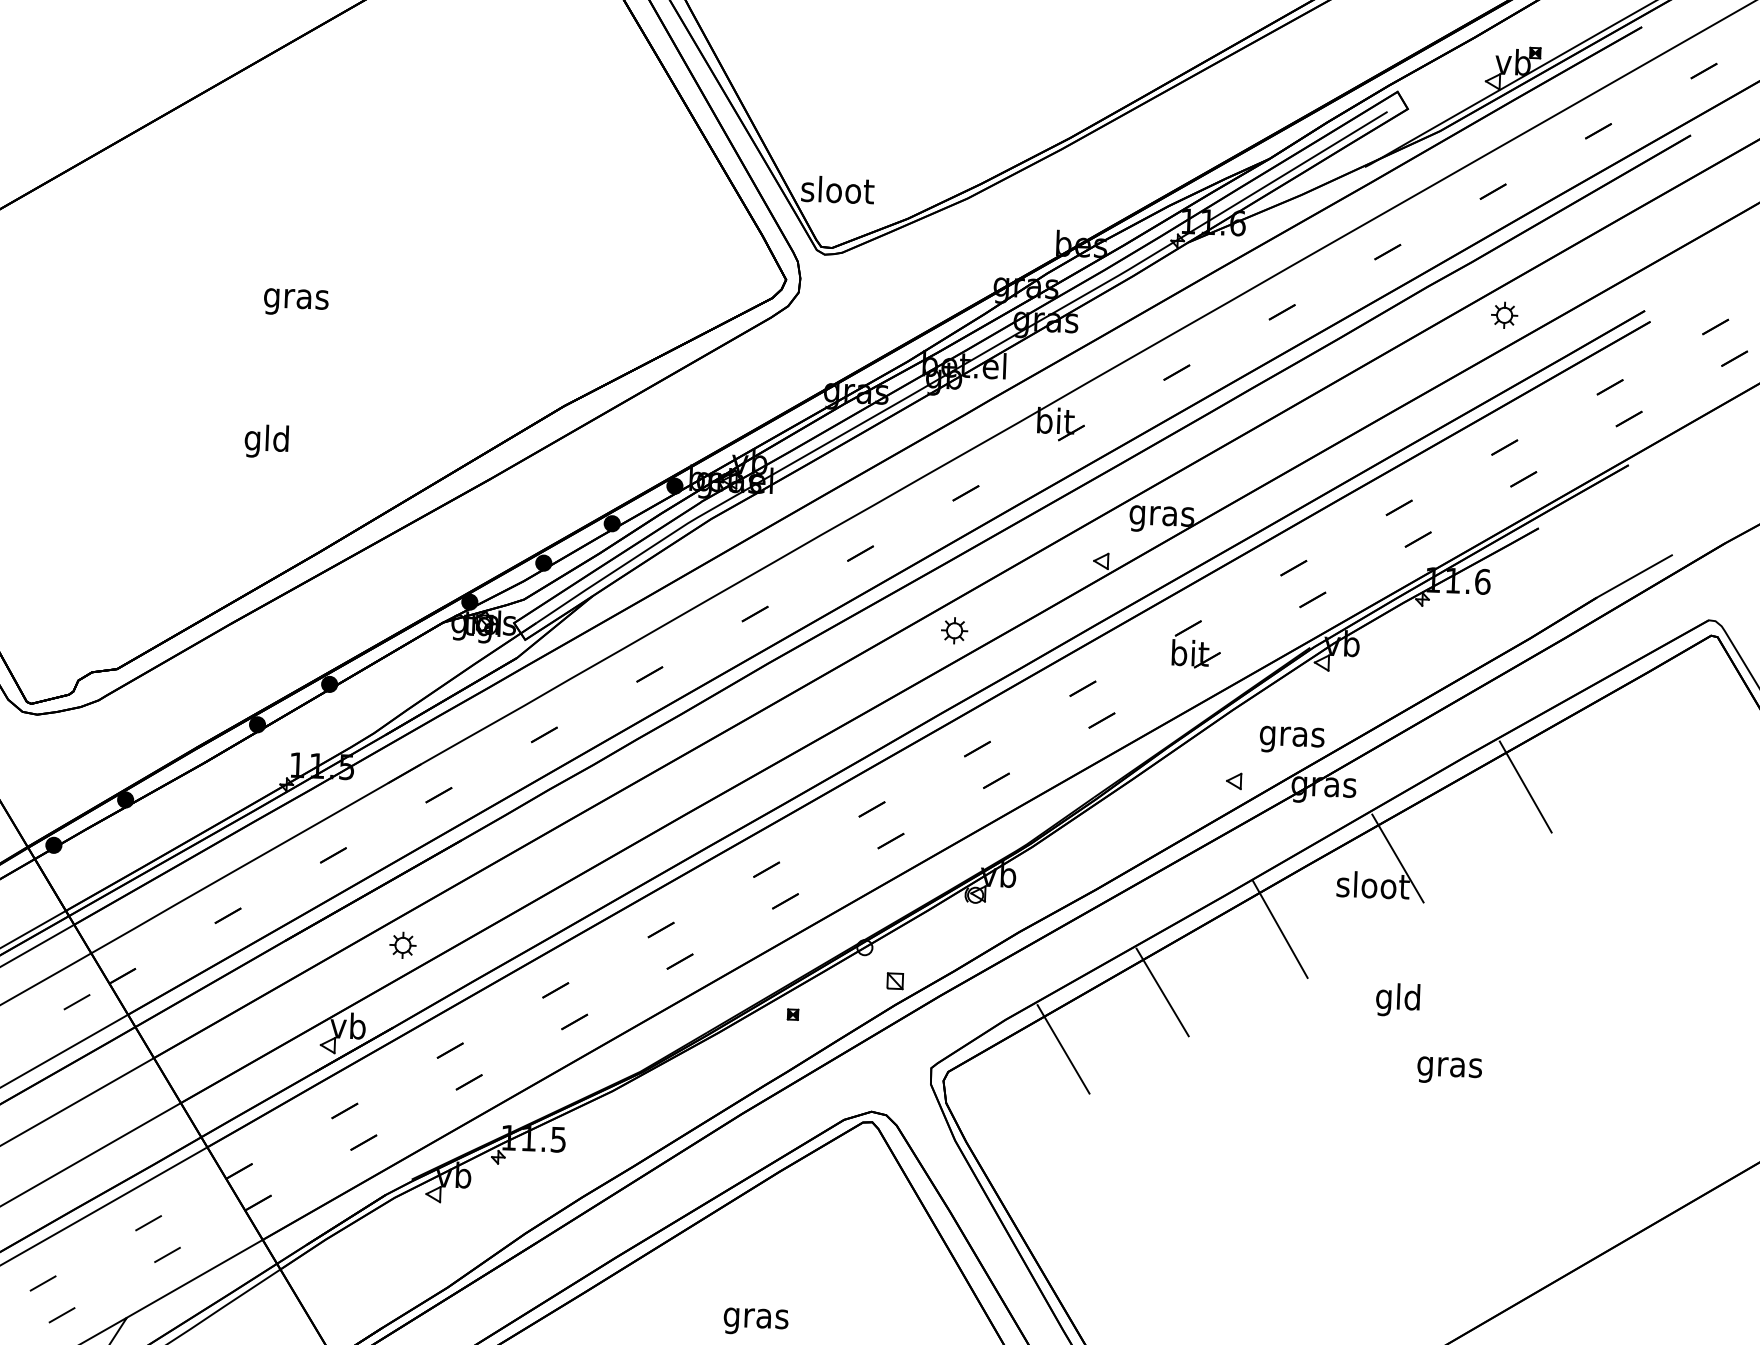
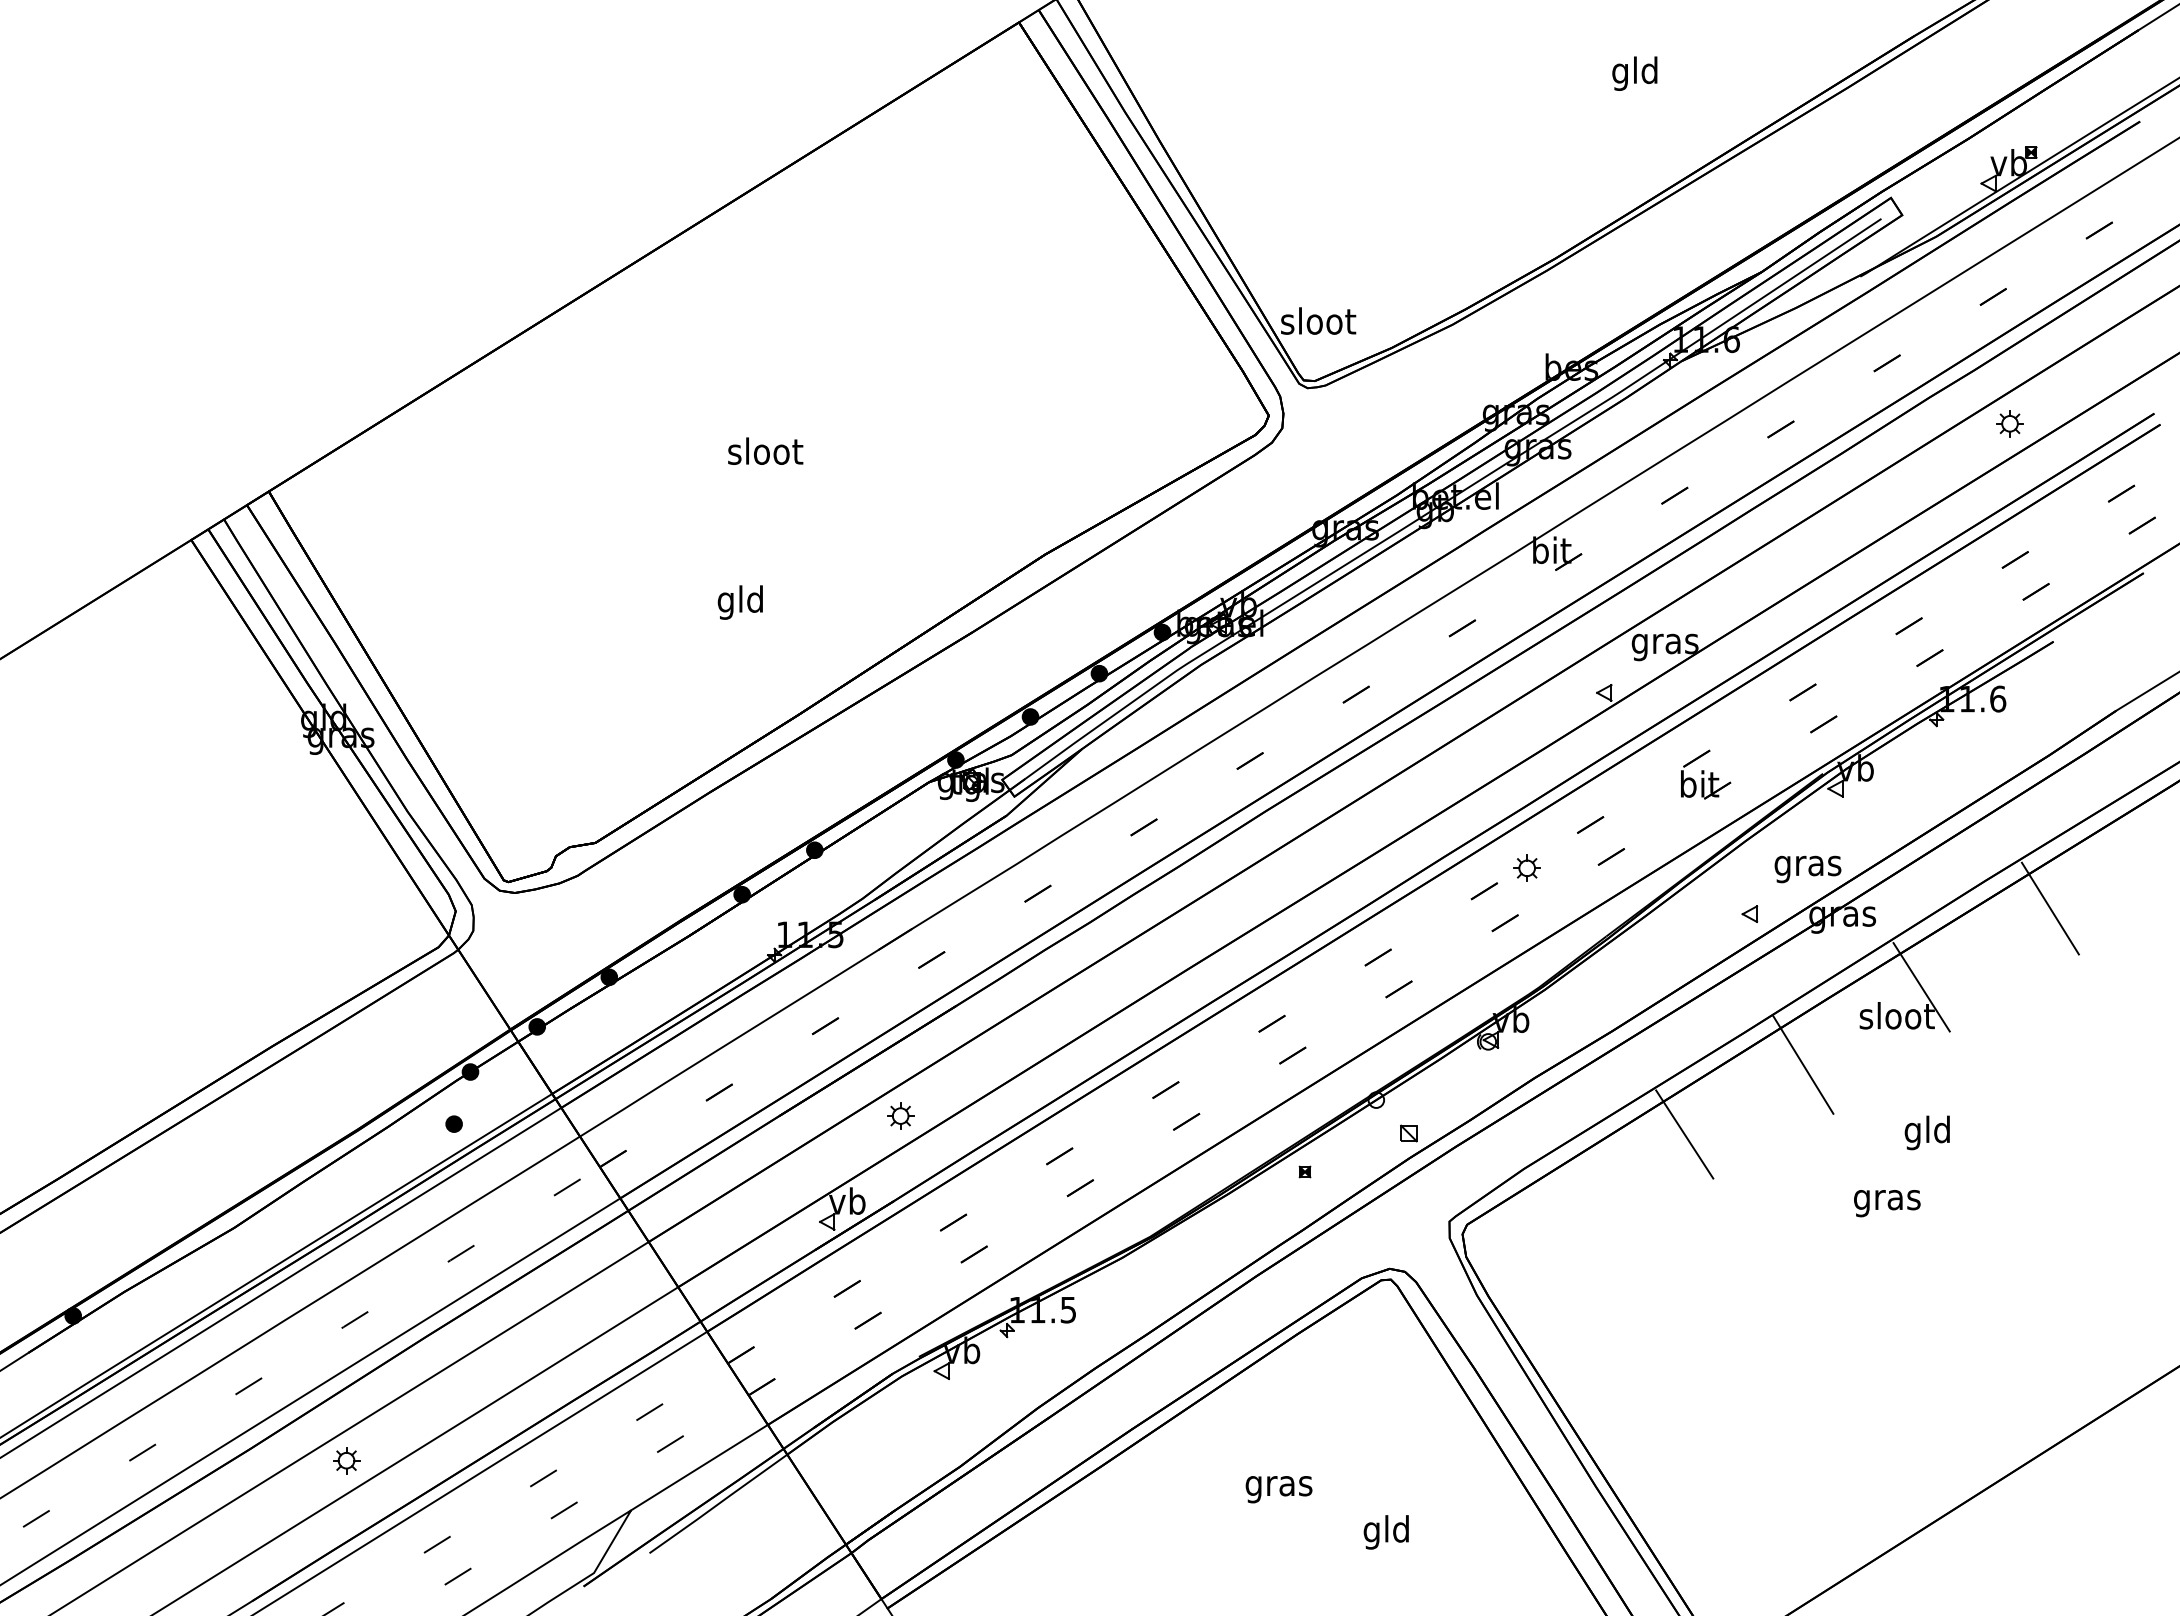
text: (296, 298) -> (765, 454), gras -> sloot
part: (953, 629) -> (1526, 867), moved
line: (1063, 1048) -> (1584, 1196), removed
text: (1449, 1070) -> (1887, 1203), moved

